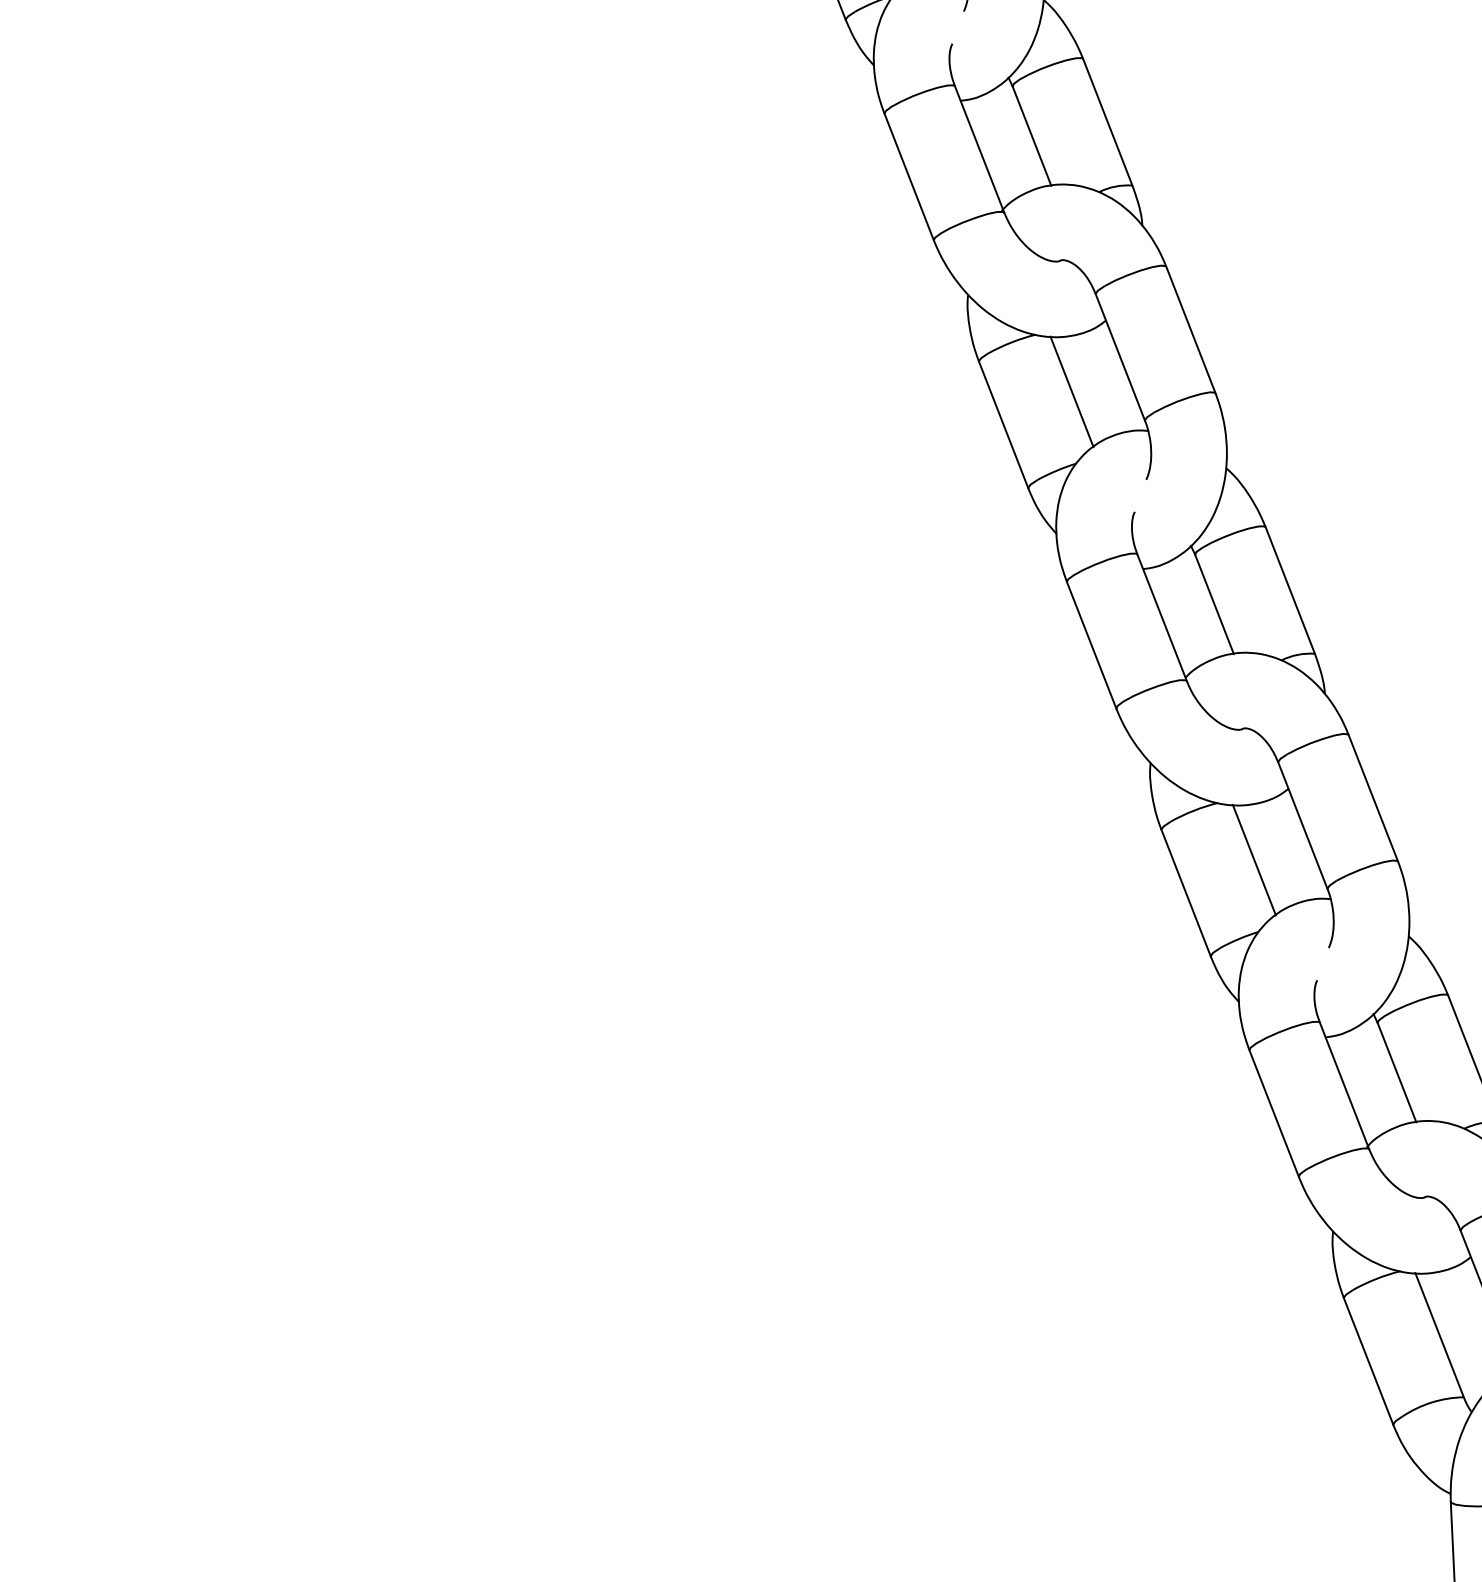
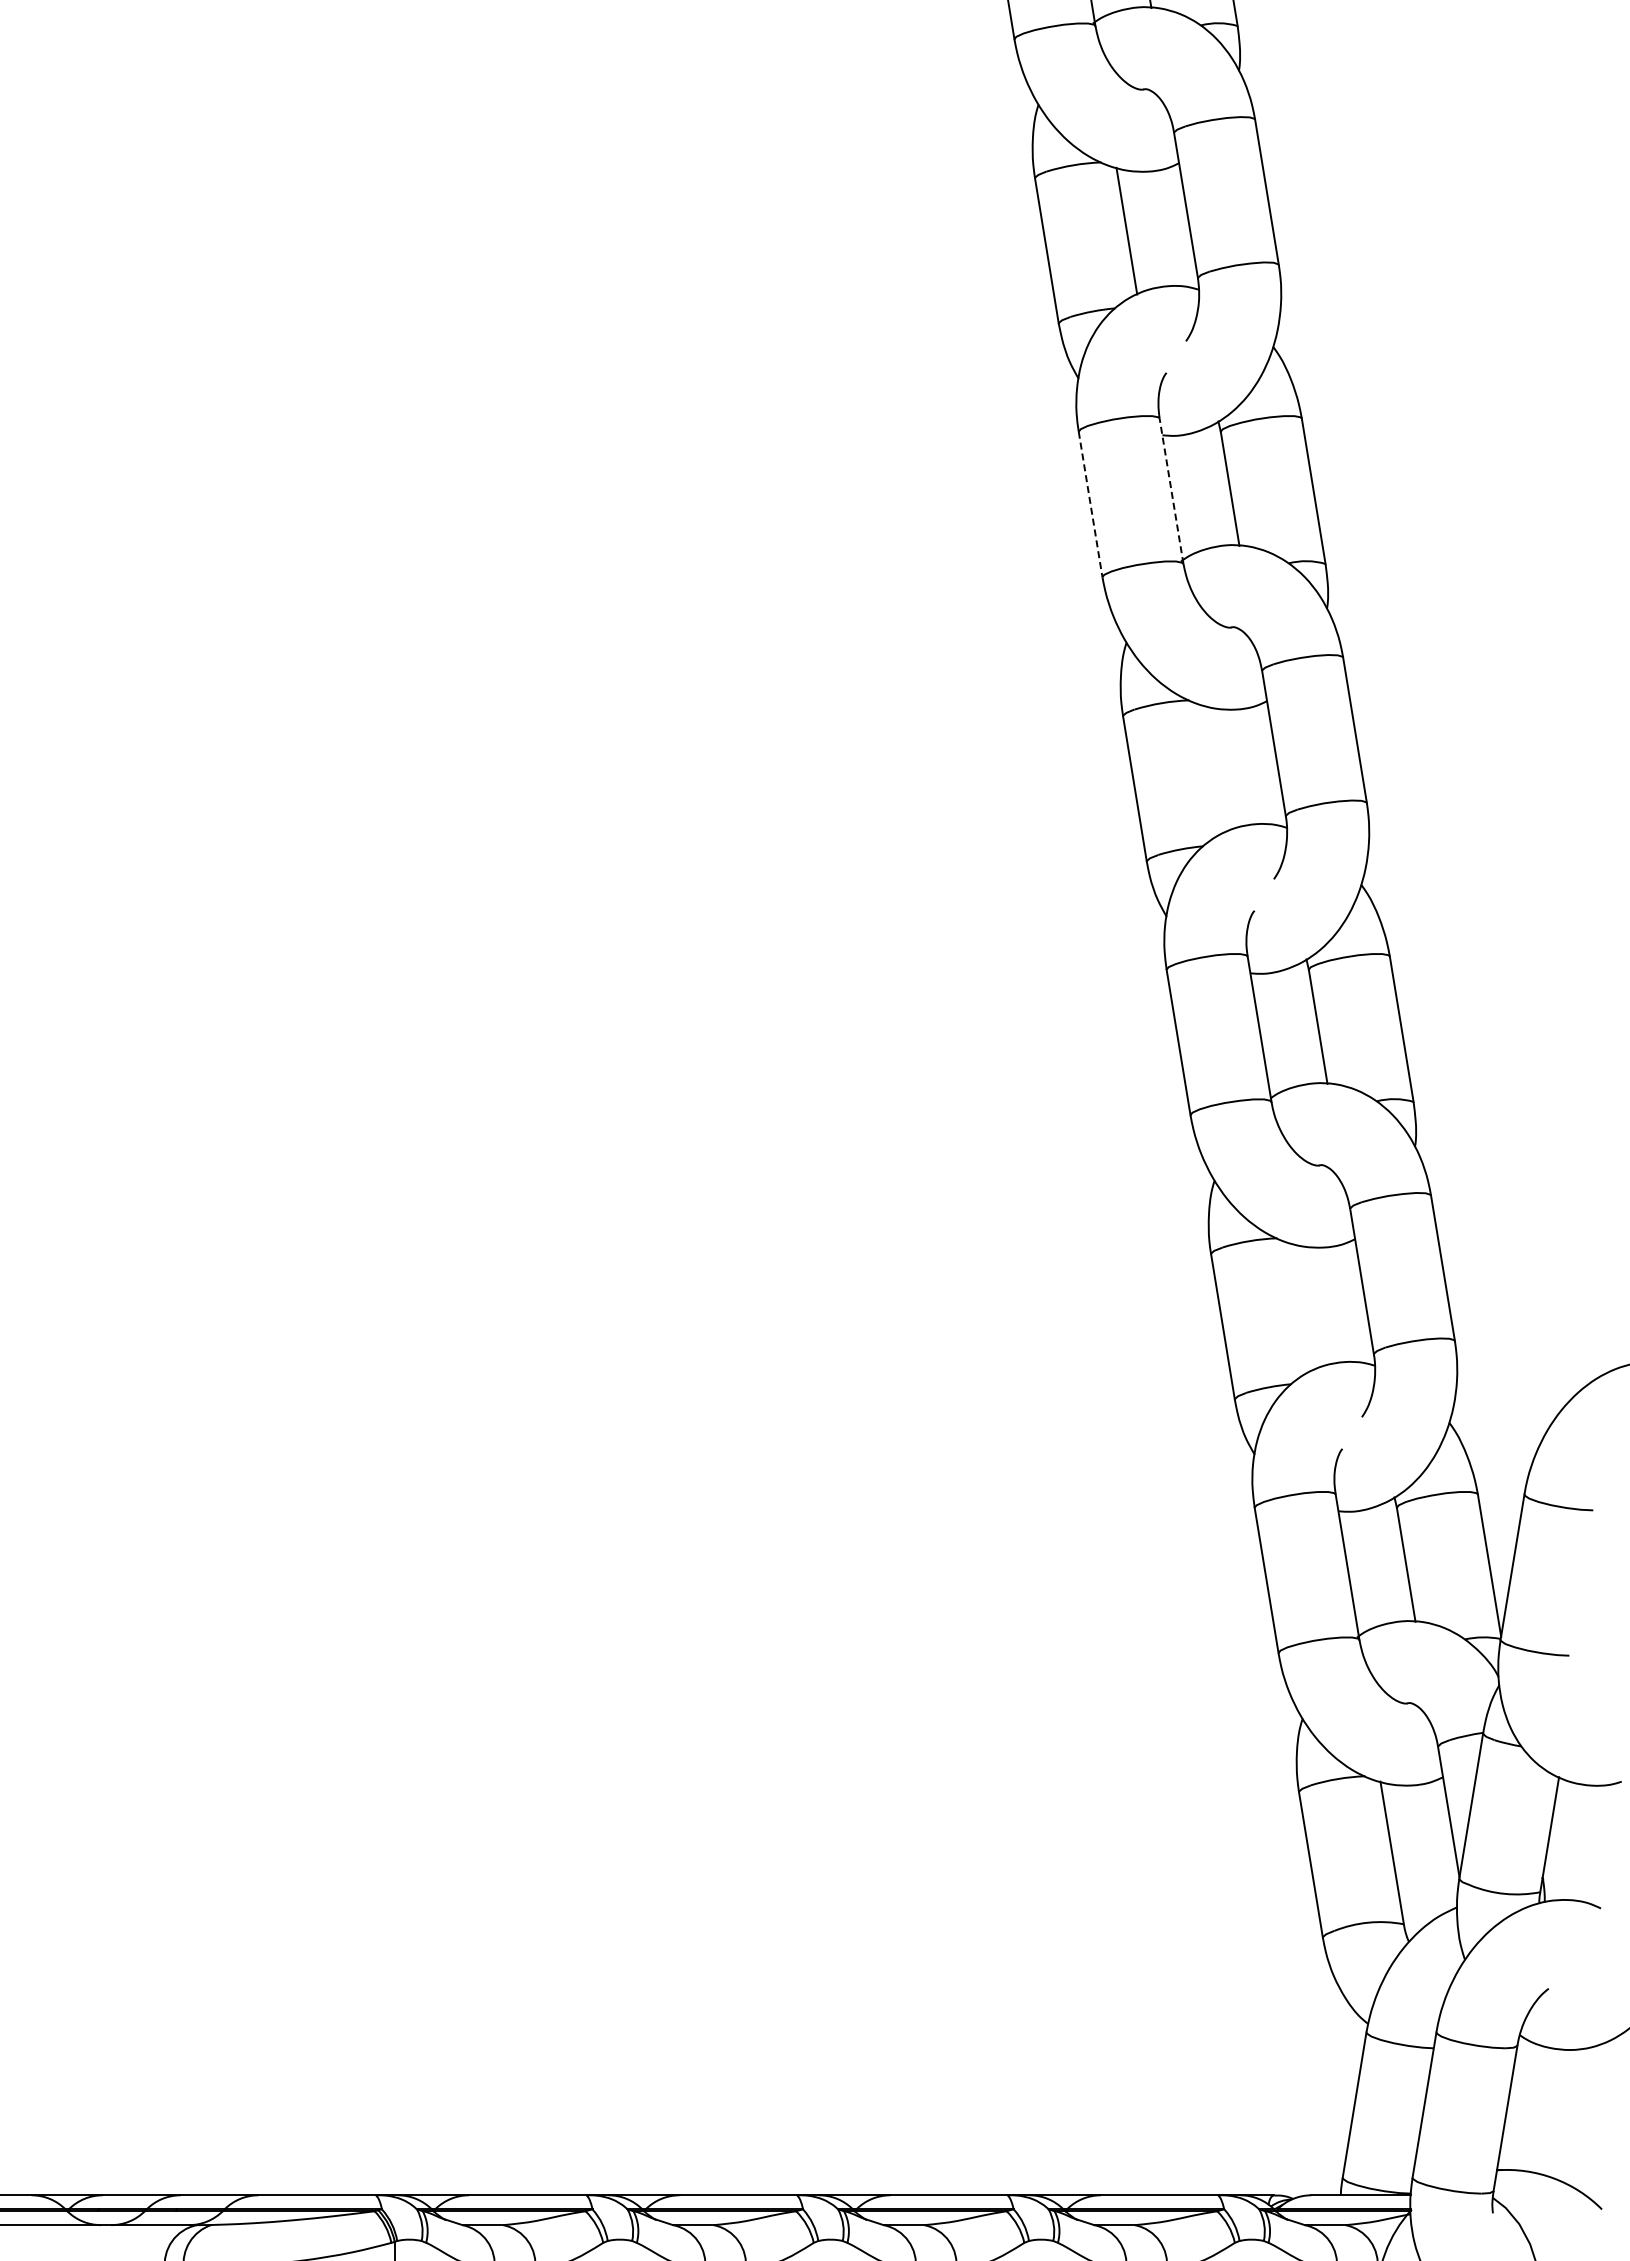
line: (979, 149) -> (1171, 491), solid -> dashed
line: (909, 177) -> (1090, 504), solid -> dashed
line: (1071, 391) -> (1214, 768), removed
line: (1253, 859) -> (1302, 1306), removed

